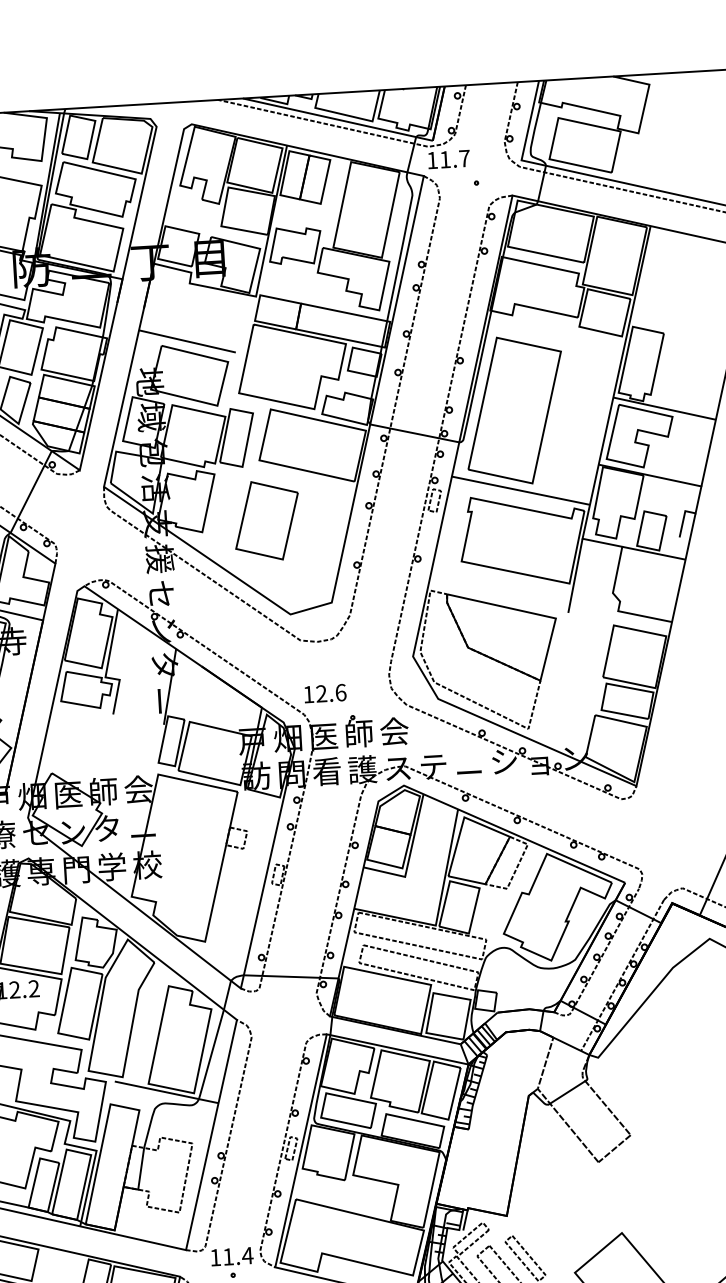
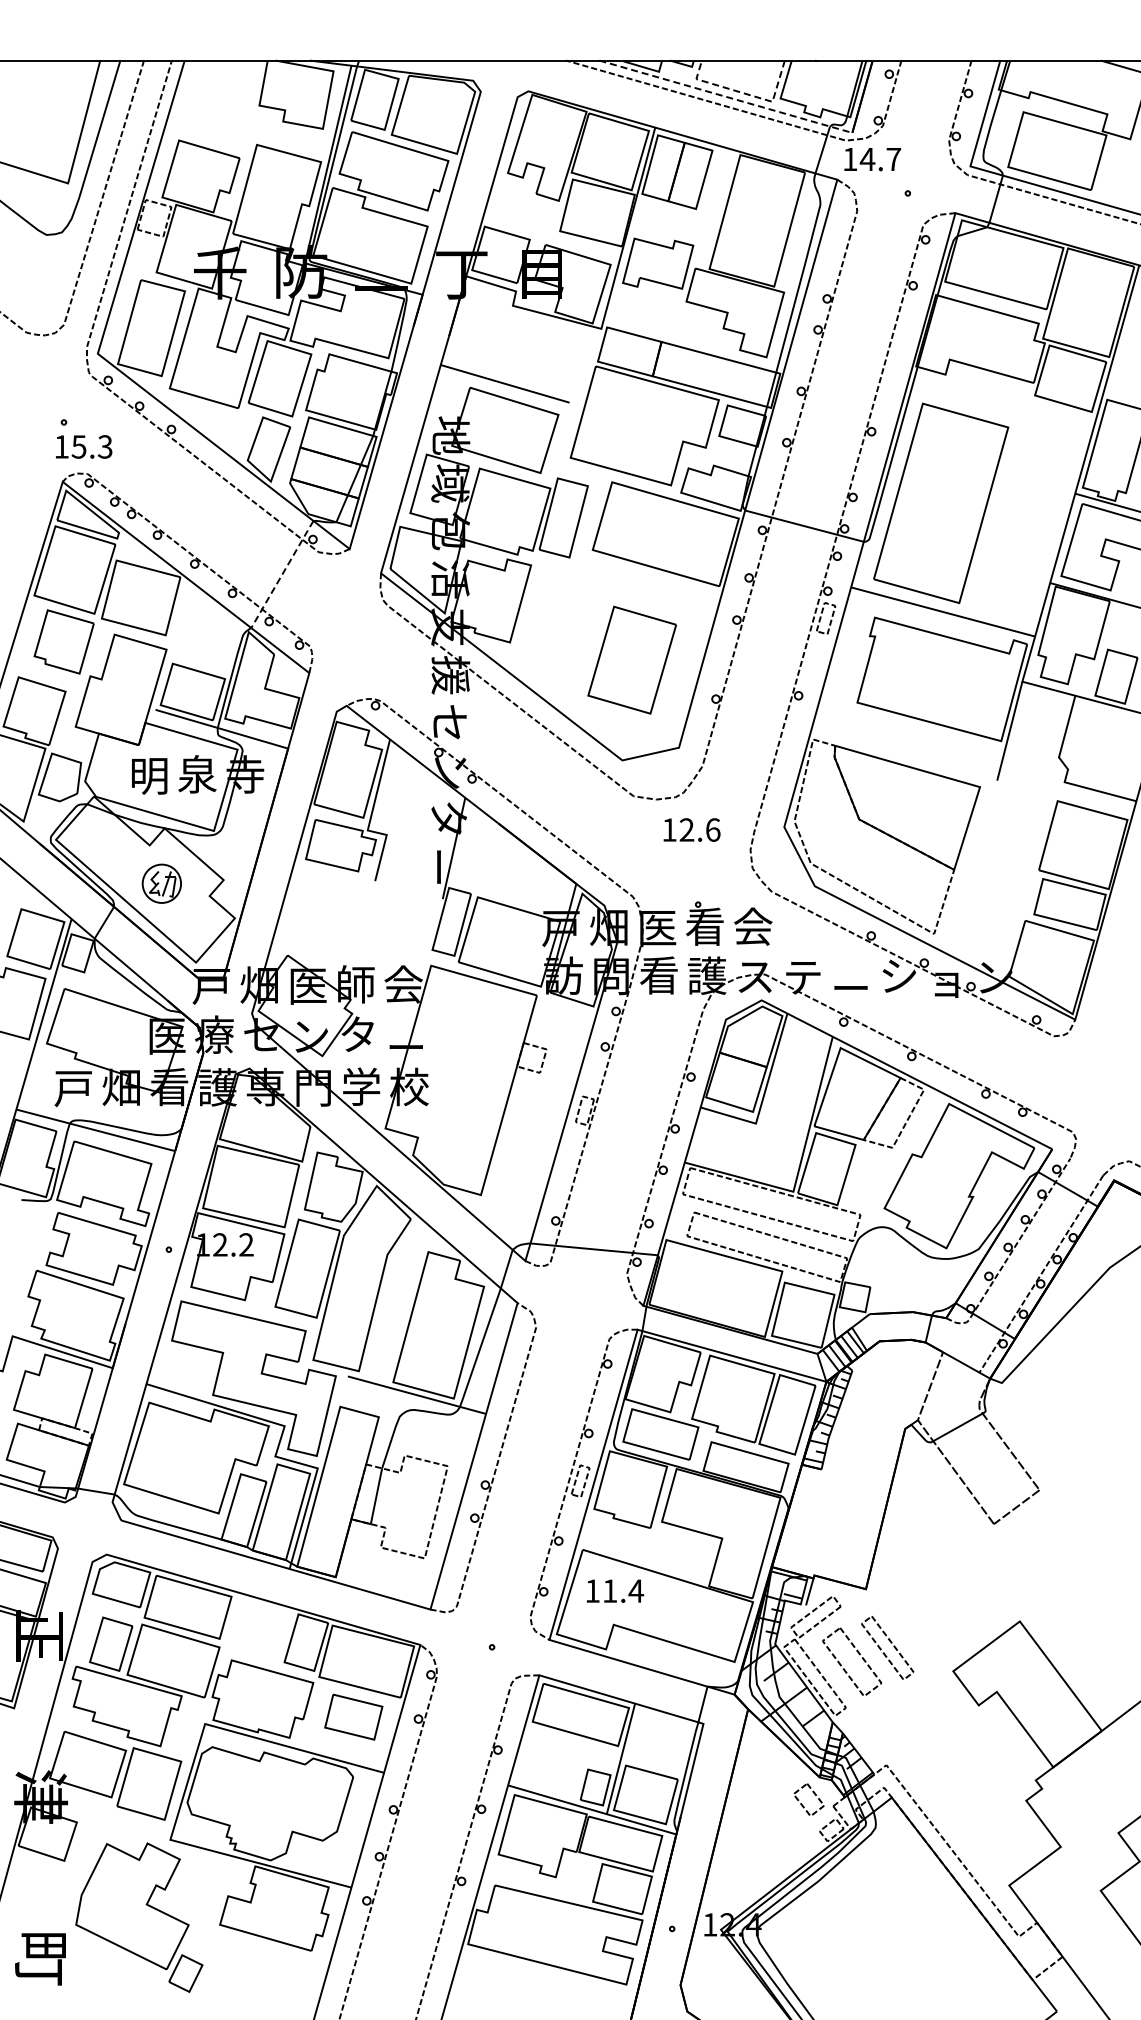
line: (352, 116) -> (745, 93), solid -> dashed
line: (339, 120) -> (727, 97), solid -> dashed
text: (445, 159) -> (867, 159), 11.7 -> 14.7
line: (31, 492) -> (282, 574), solid -> dashed
part: (266, 520) -> (631, 659), moved
text: (324, 693) -> (691, 829), moved
text: (359, 733) -> (705, 926), 師 -> 看
text: (232, 1256) -> (615, 1590), moved

